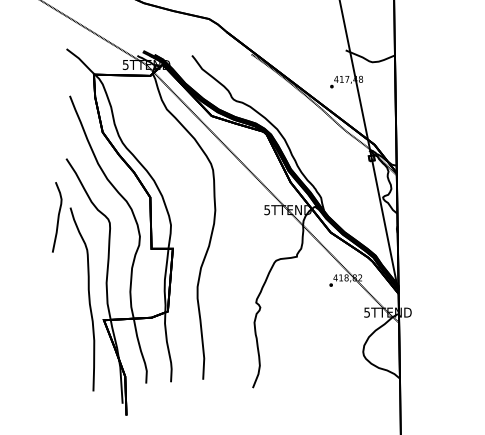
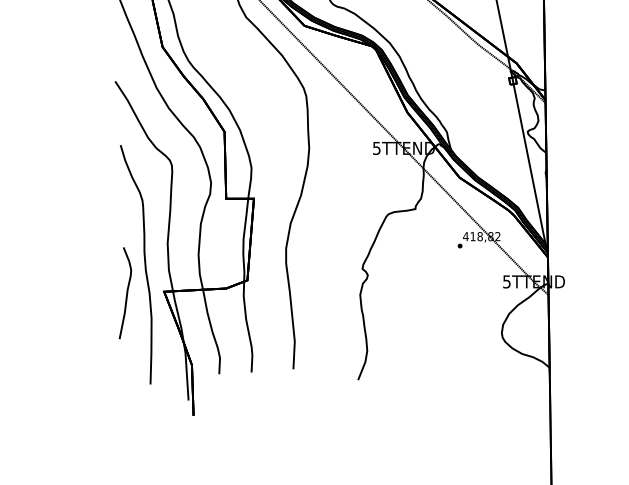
curve: (57, 217) -> (125, 293), moved

